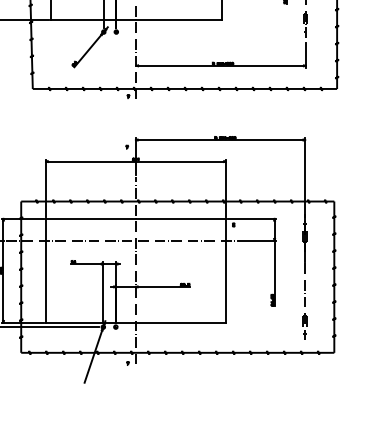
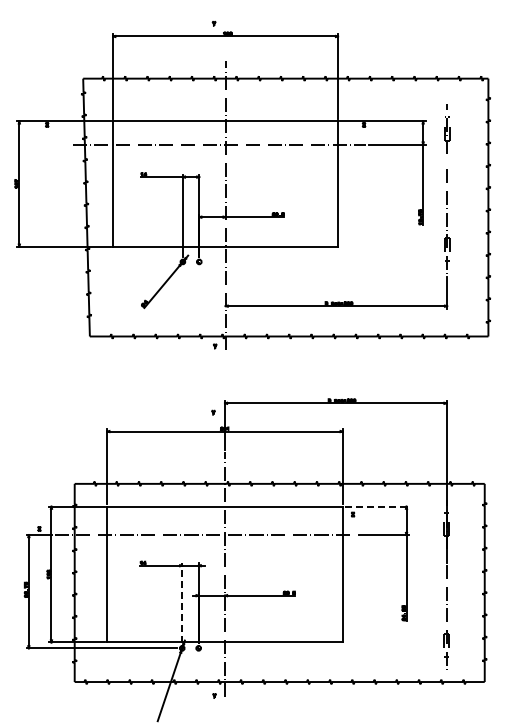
line: (251, 218) -> (376, 506), solid -> dashed
line: (103, 292) -> (182, 603), solid -> dashed

